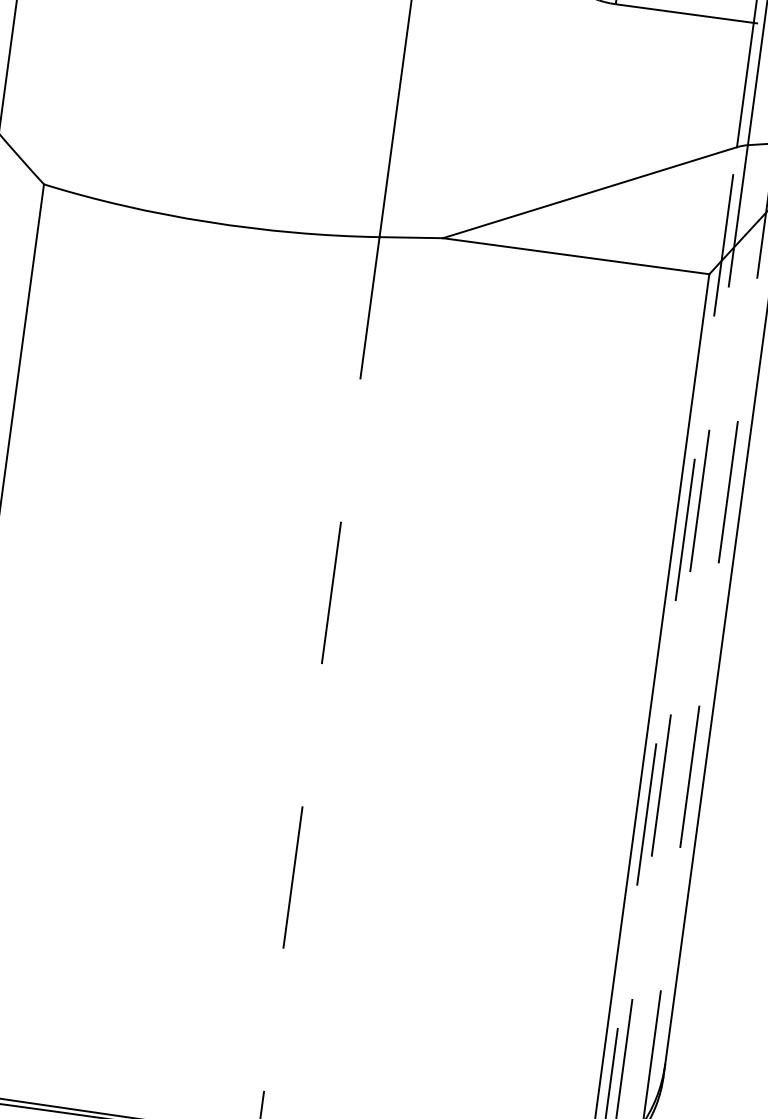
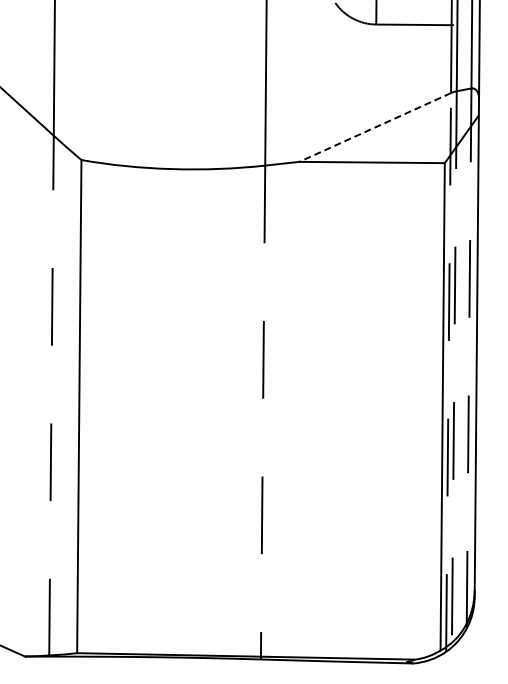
line: (588, 192) -> (374, 127), solid -> dashed

